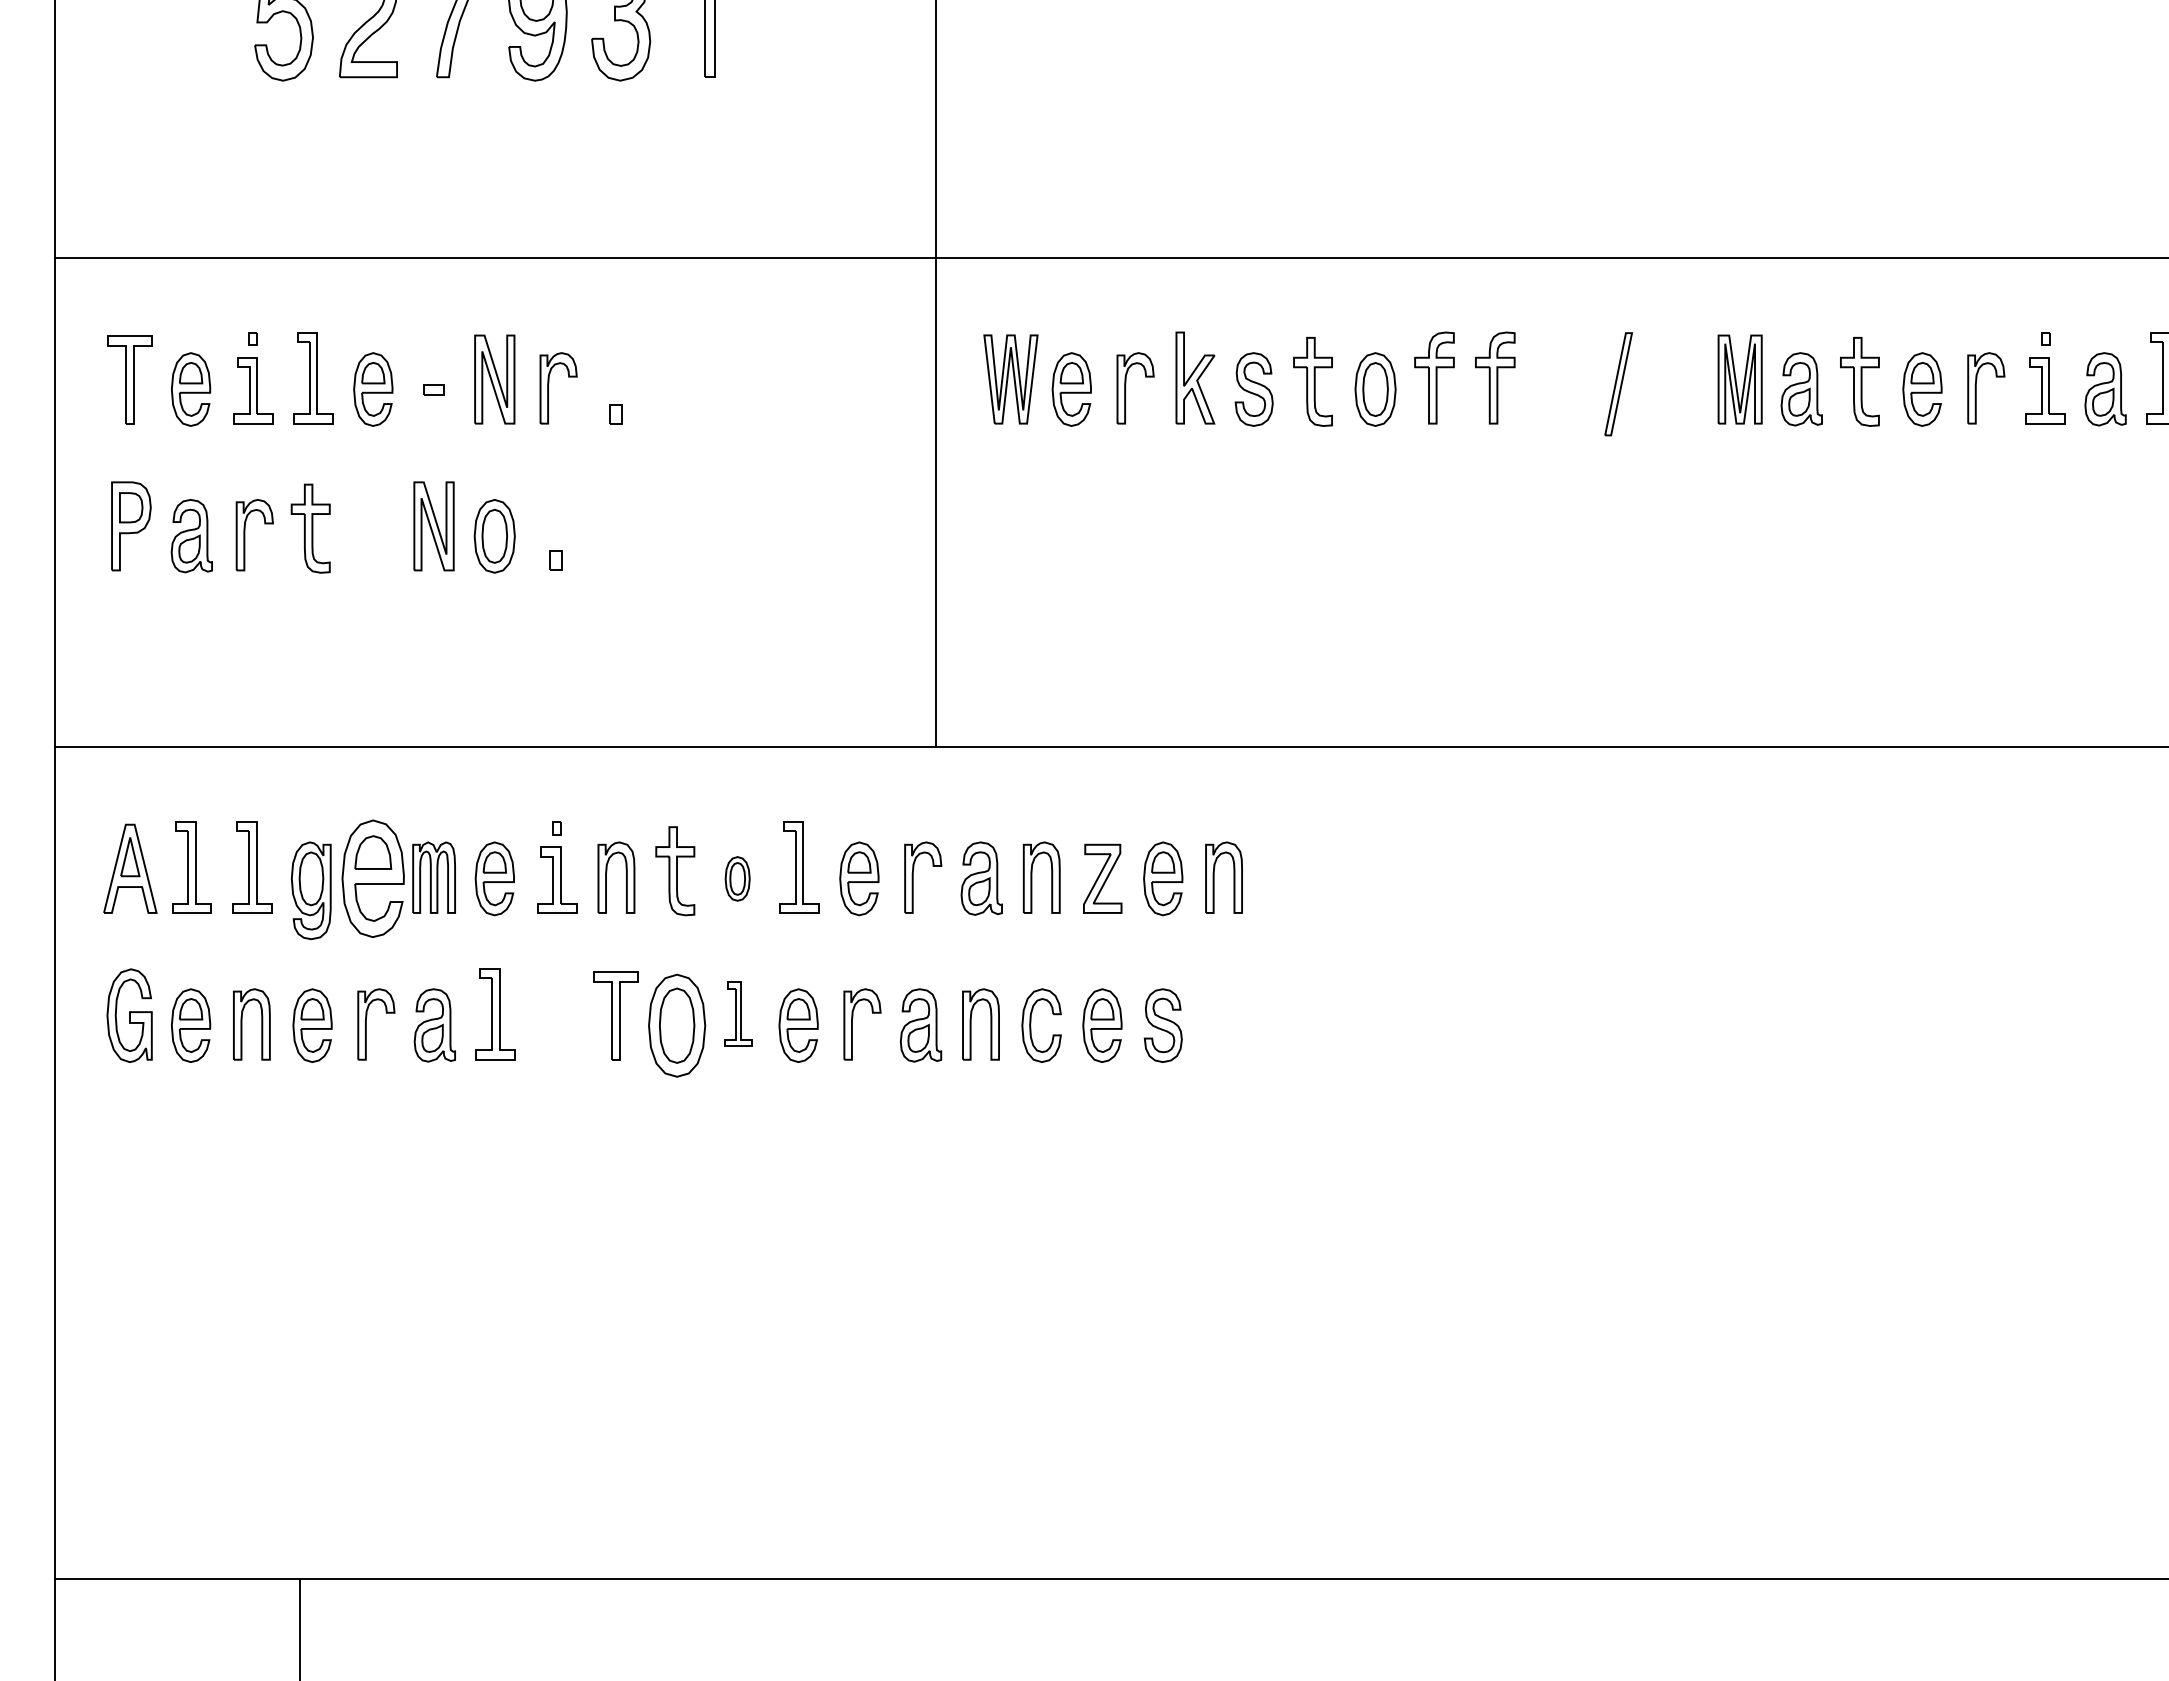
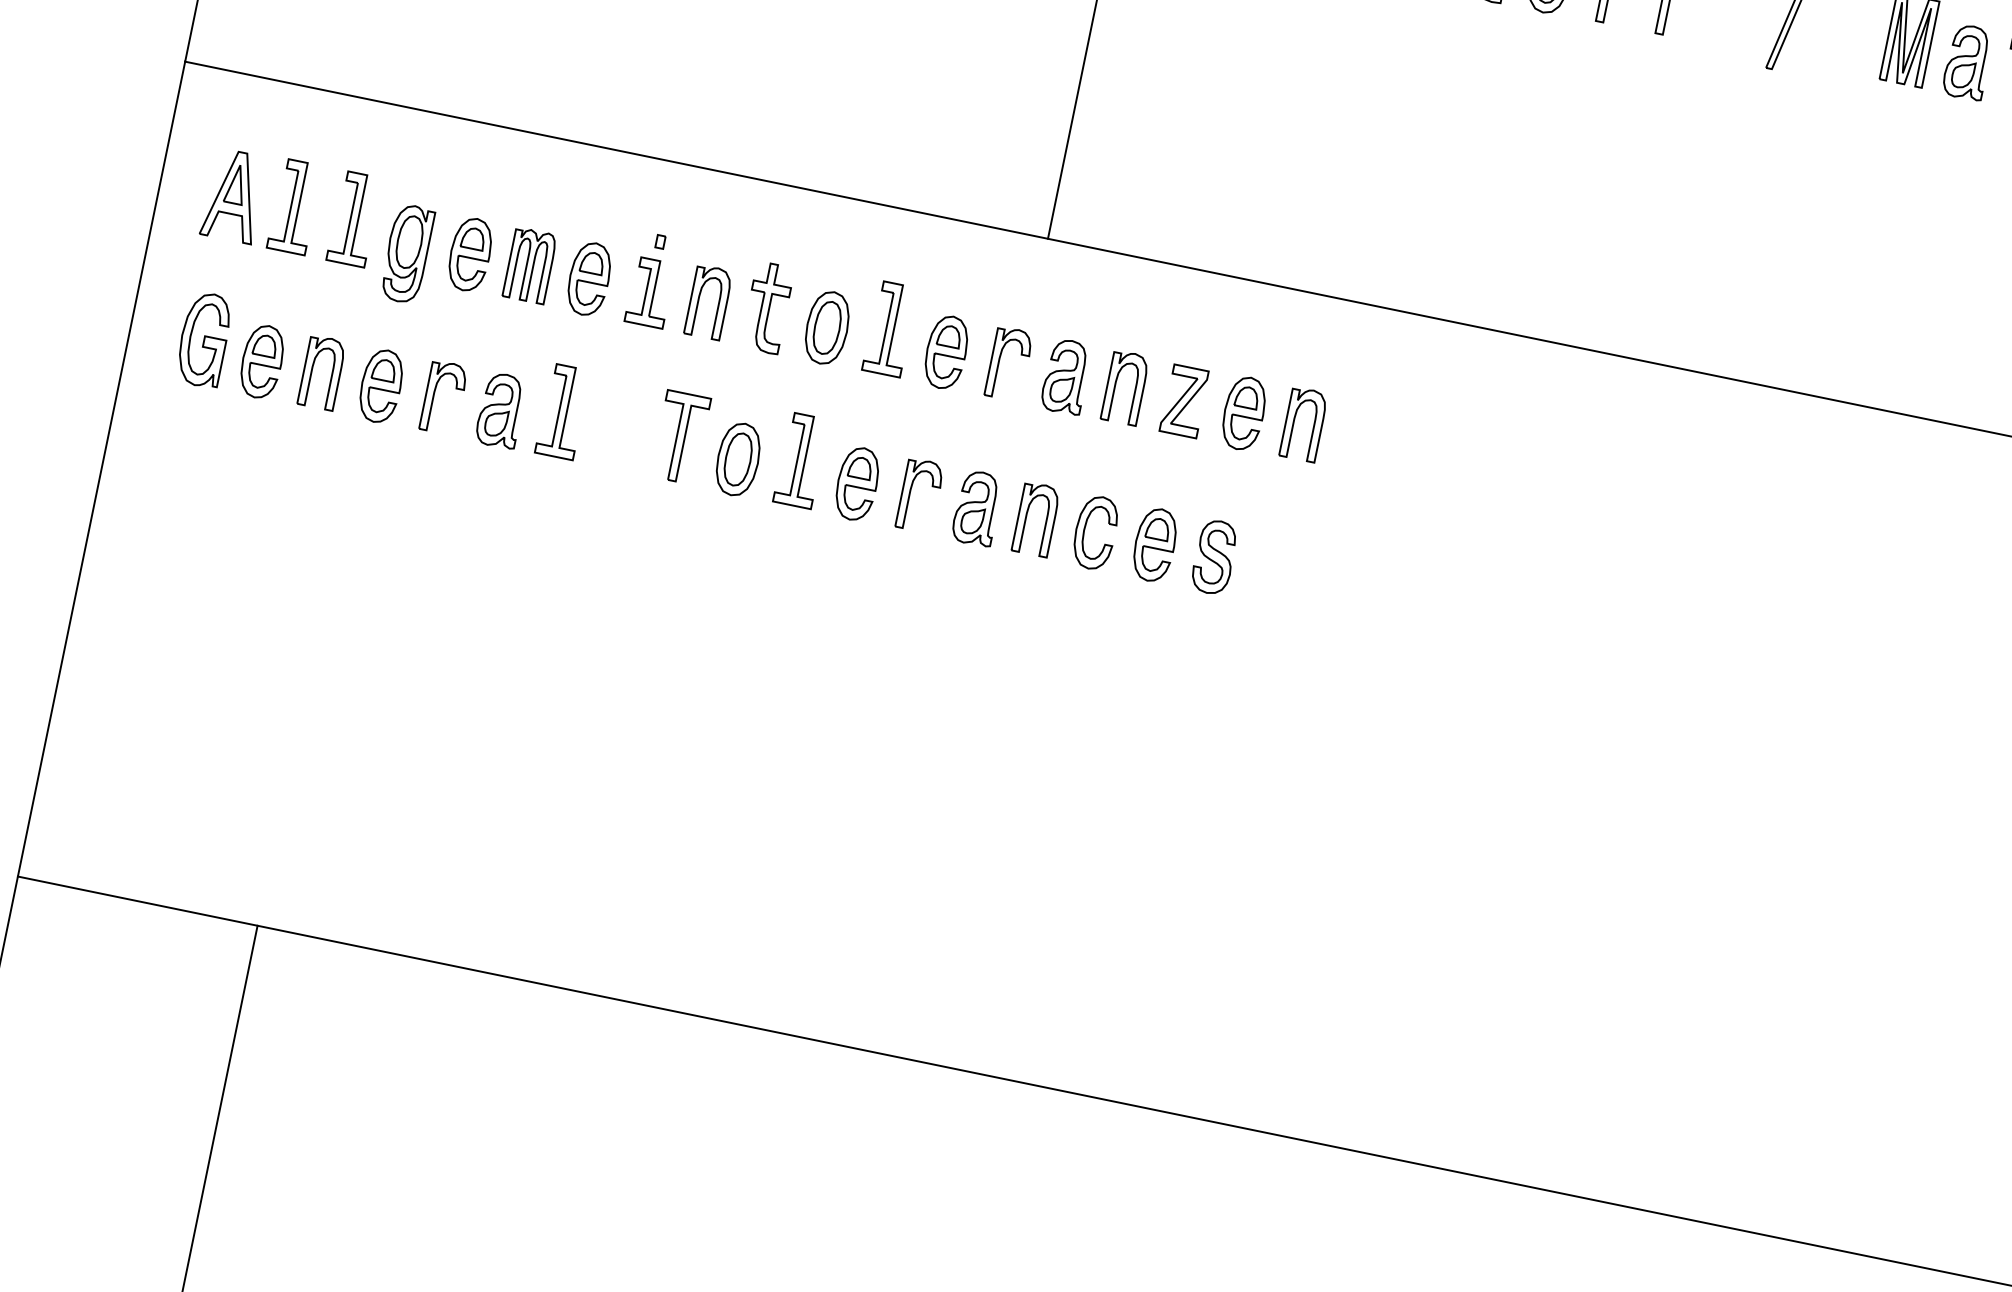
part: (373, 878) -> (470, 254), size x0.62
part: (737, 878) -> (827, 327), size x1.67
part: (738, 1014) -> (800, 460), size x1.43
part: (676, 1025) -> (737, 459), size x0.71

